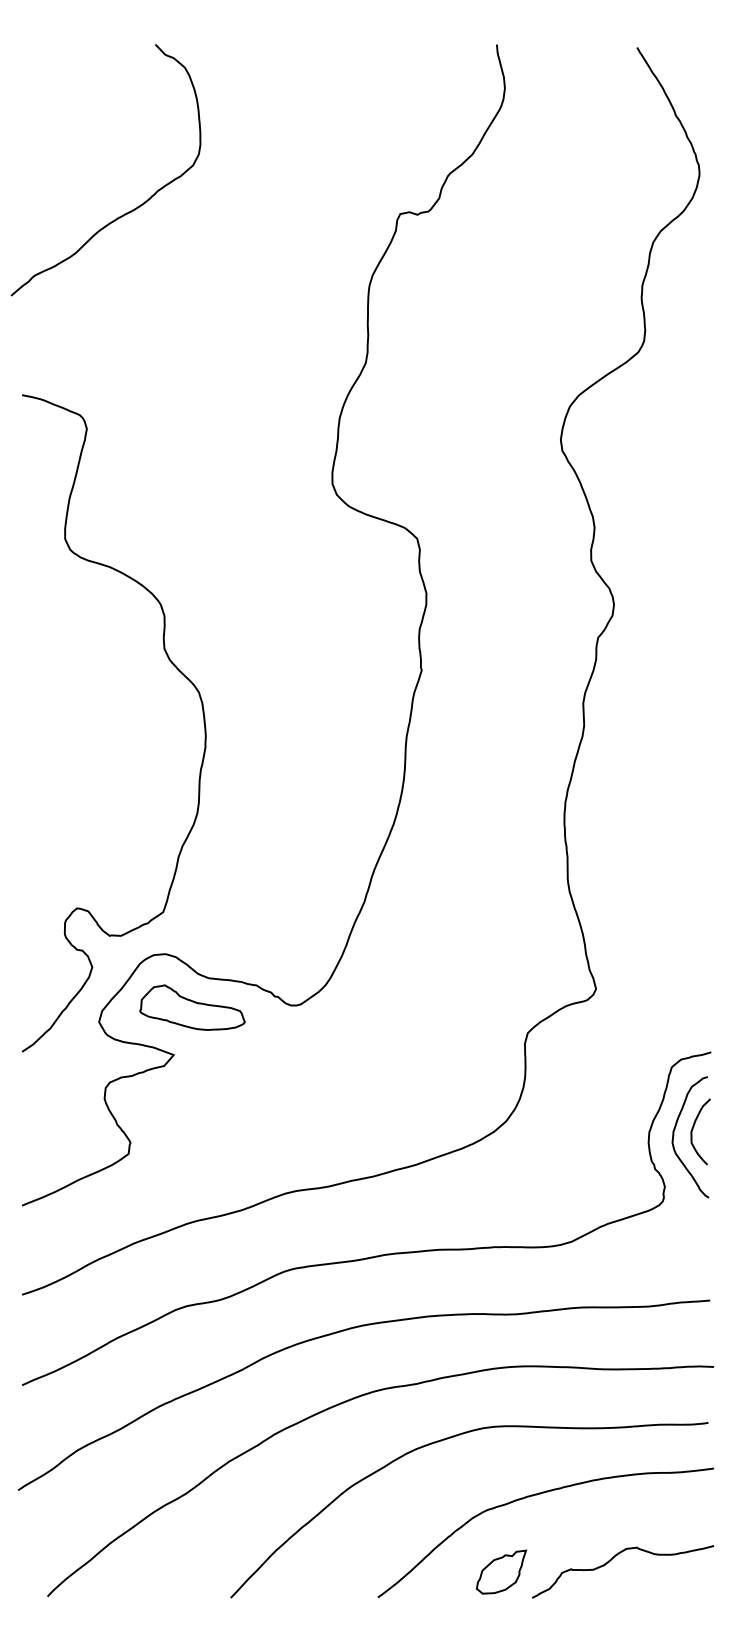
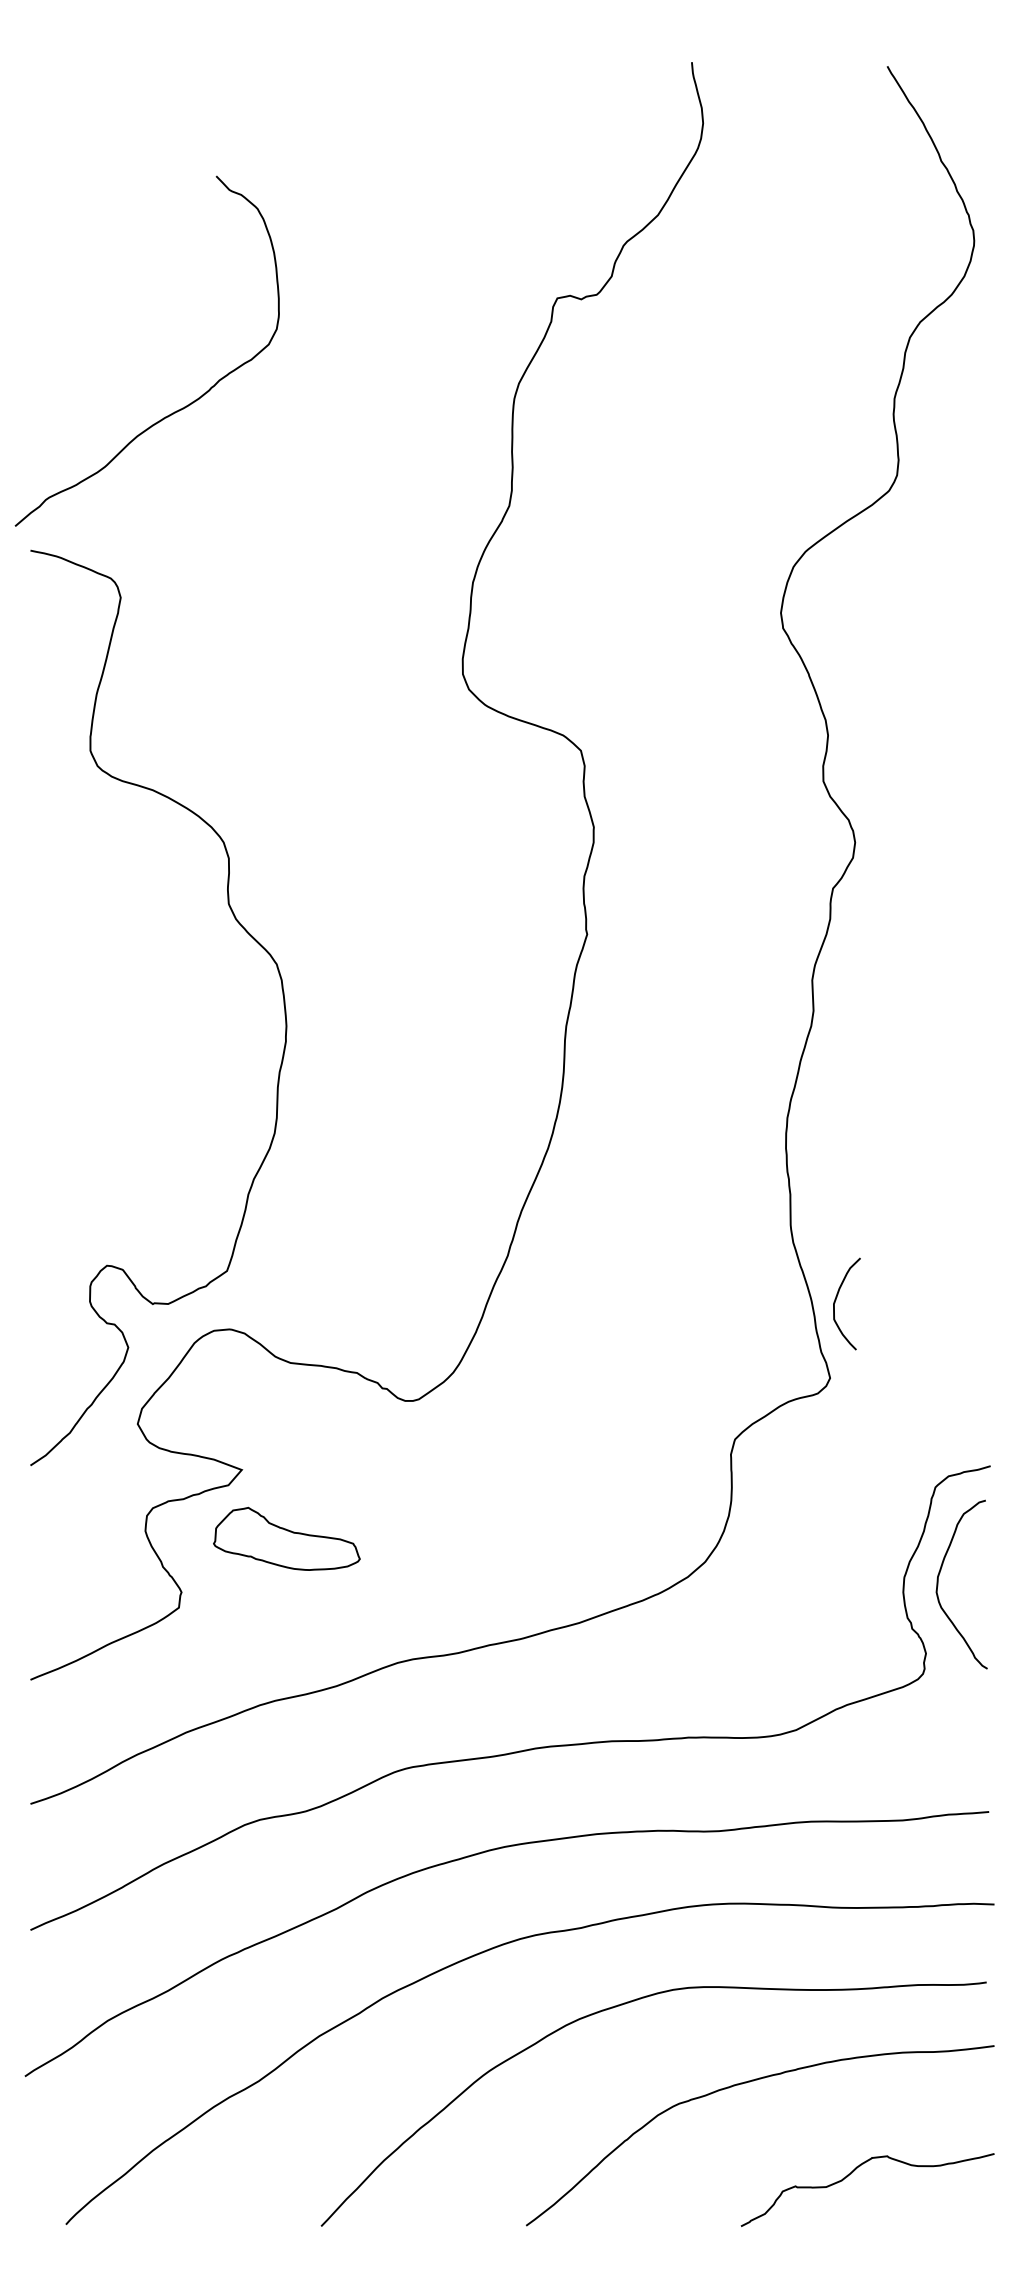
curve: (126, 212) -> (176, 410), moved
part: (192, 1007) -> (286, 1538), moved
curve: (693, 1129) -> (836, 1300), moved
part: (501, 1572) -> (698, 2190), removed

